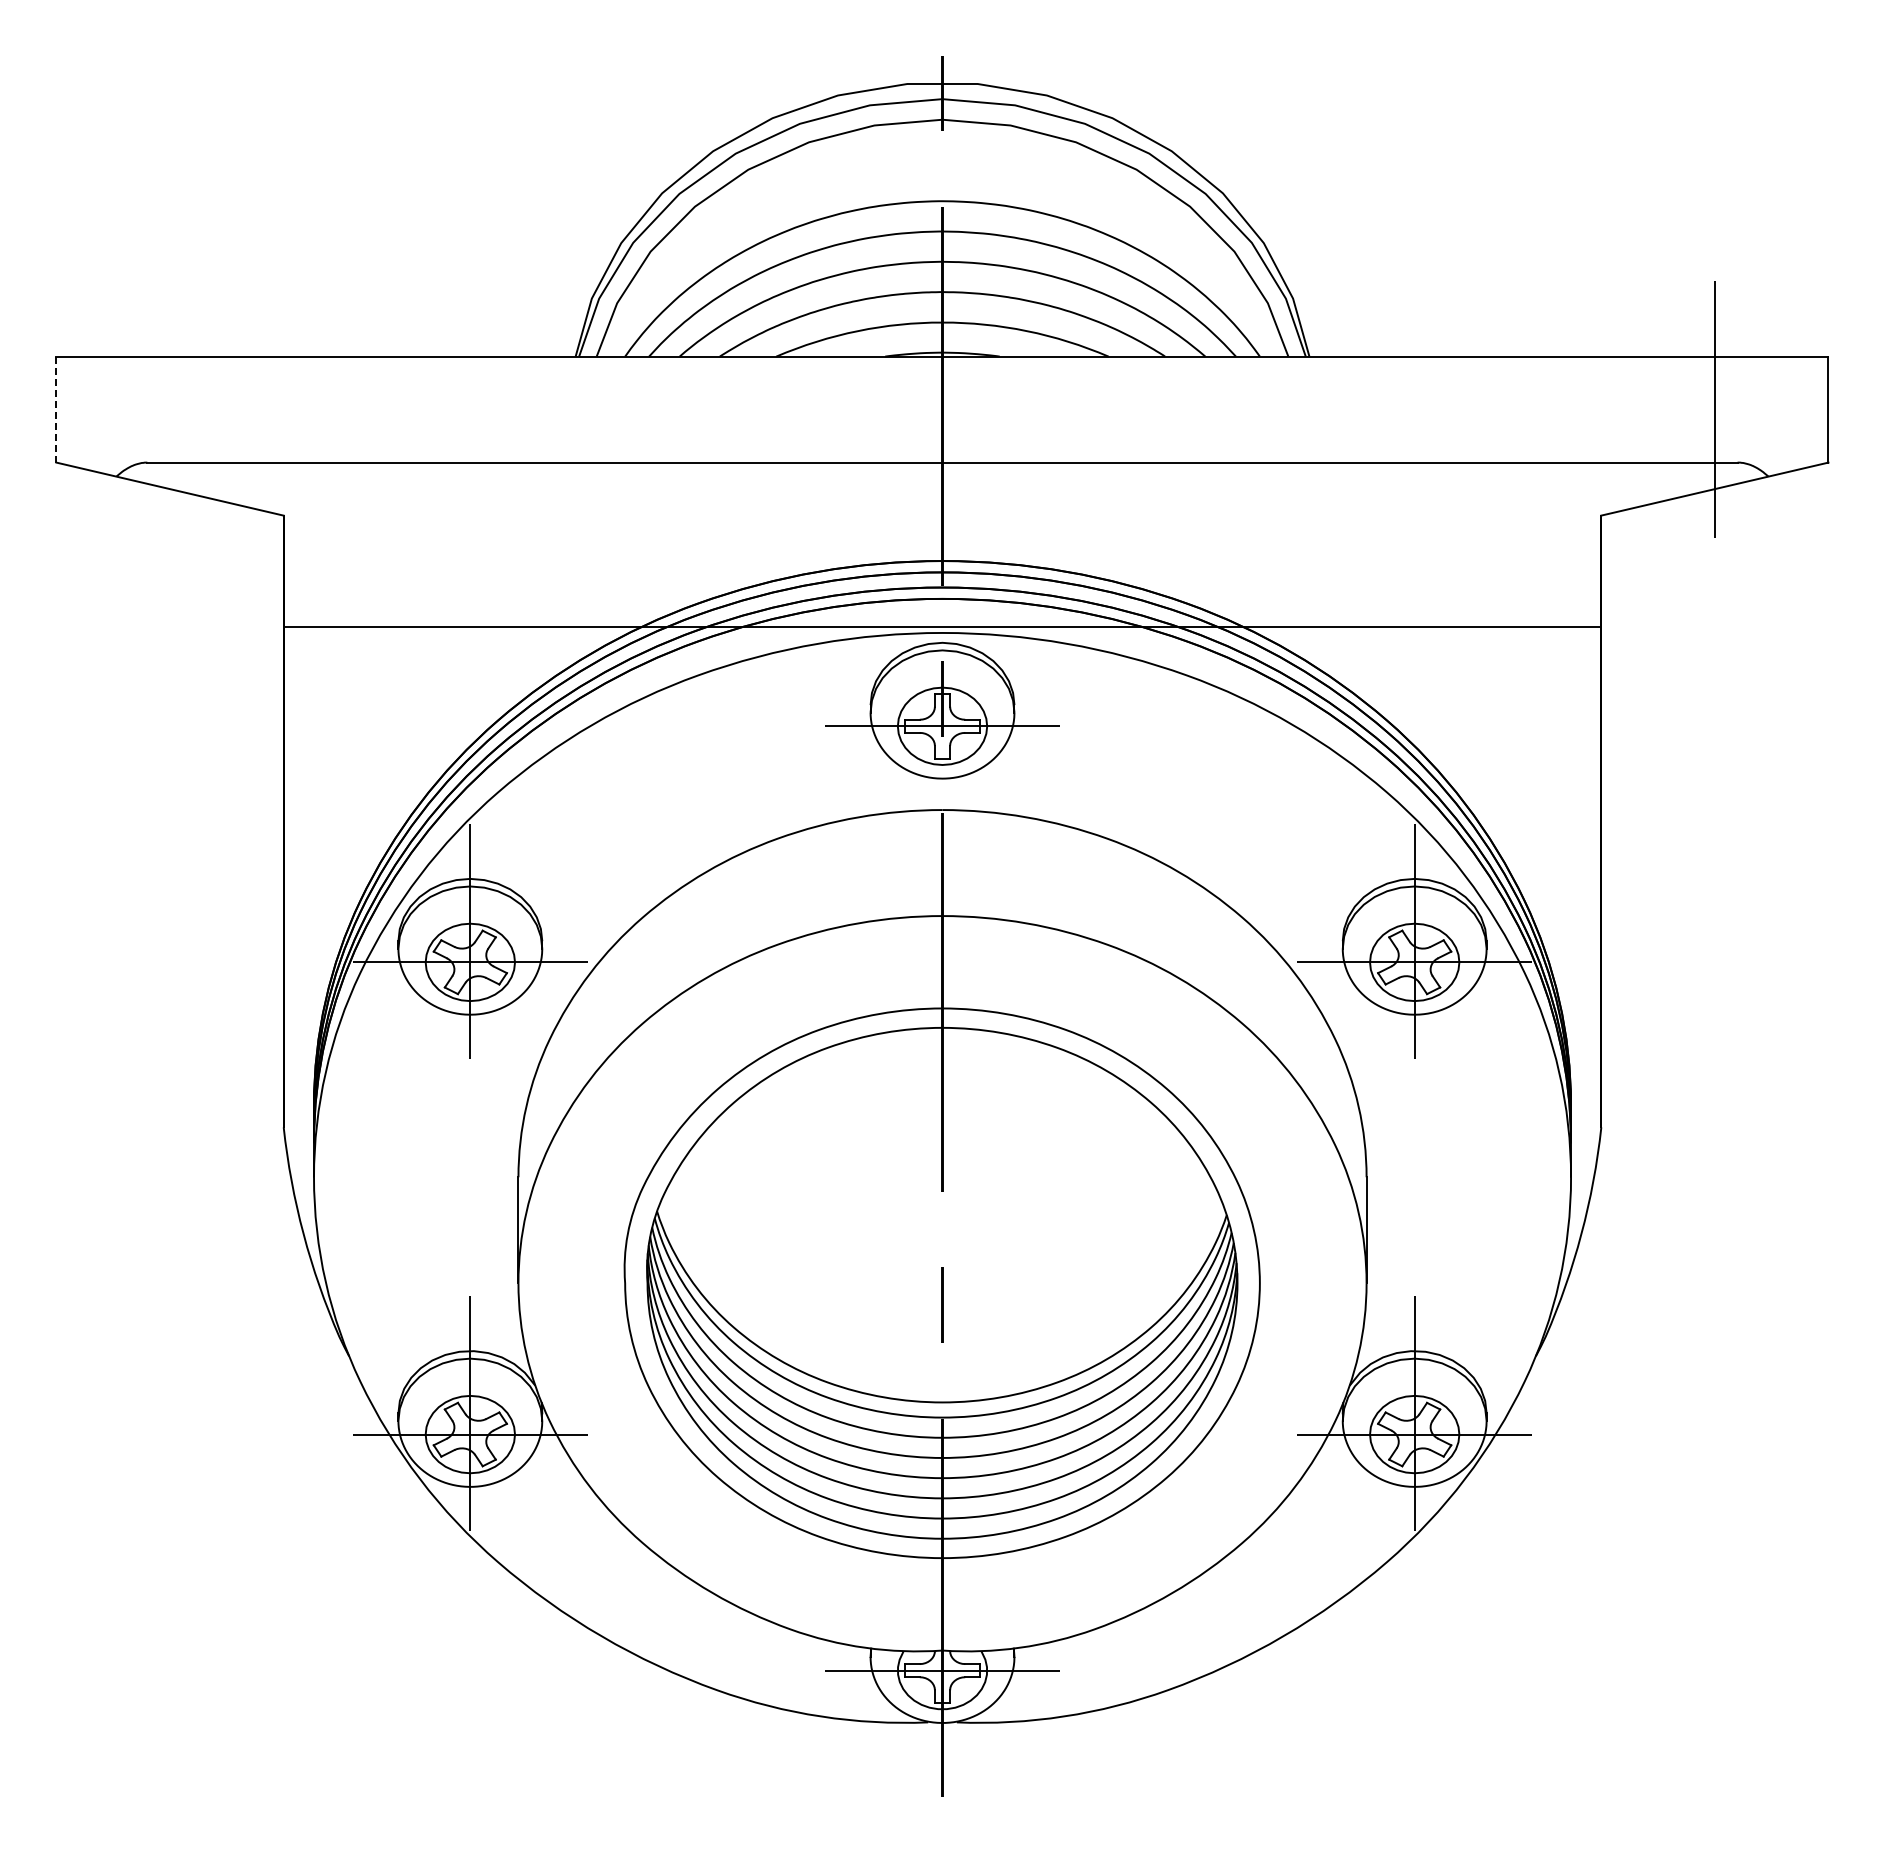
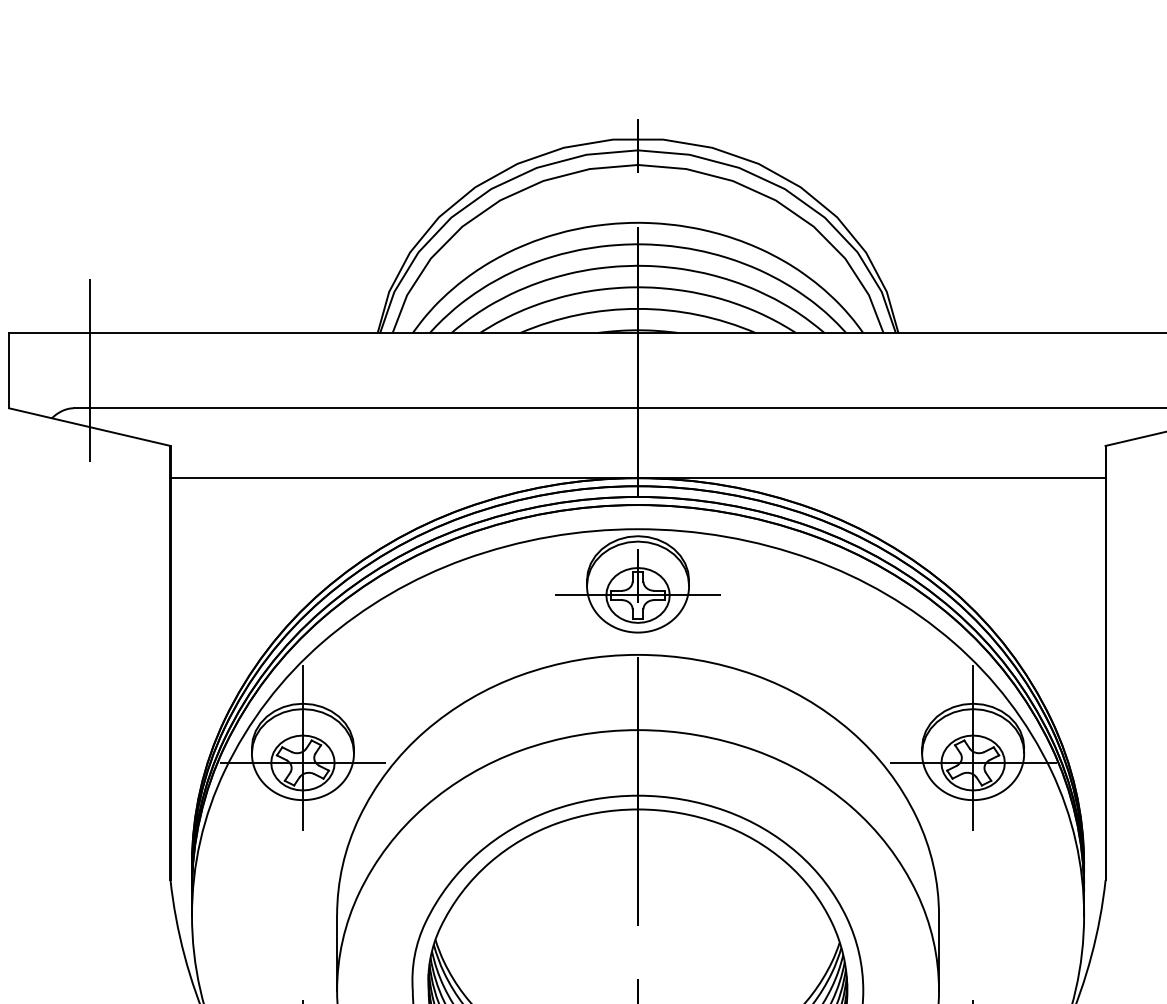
line: (170, 409) -> (90, 370), added
line: (56, 410) -> (9, 371), dashed -> solid
line: (942, 627) -> (638, 478), moved

